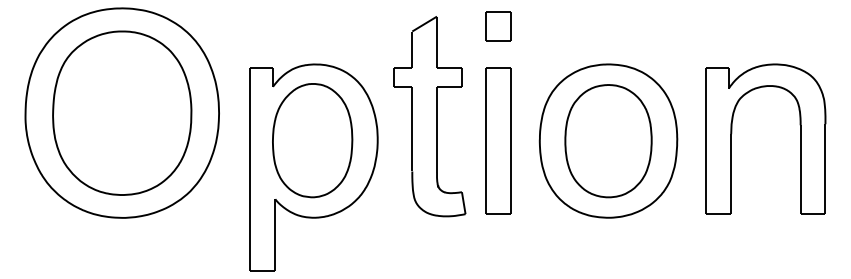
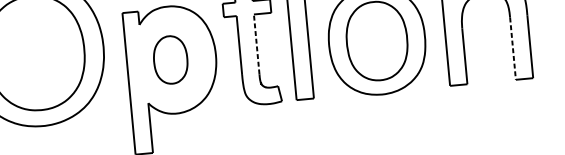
line: (437, 129) -> (257, 44), solid -> dashed
part: (312, 140) -> (170, 59), size x0.6
line: (800, 169) -> (512, 48), solid -> dashed

